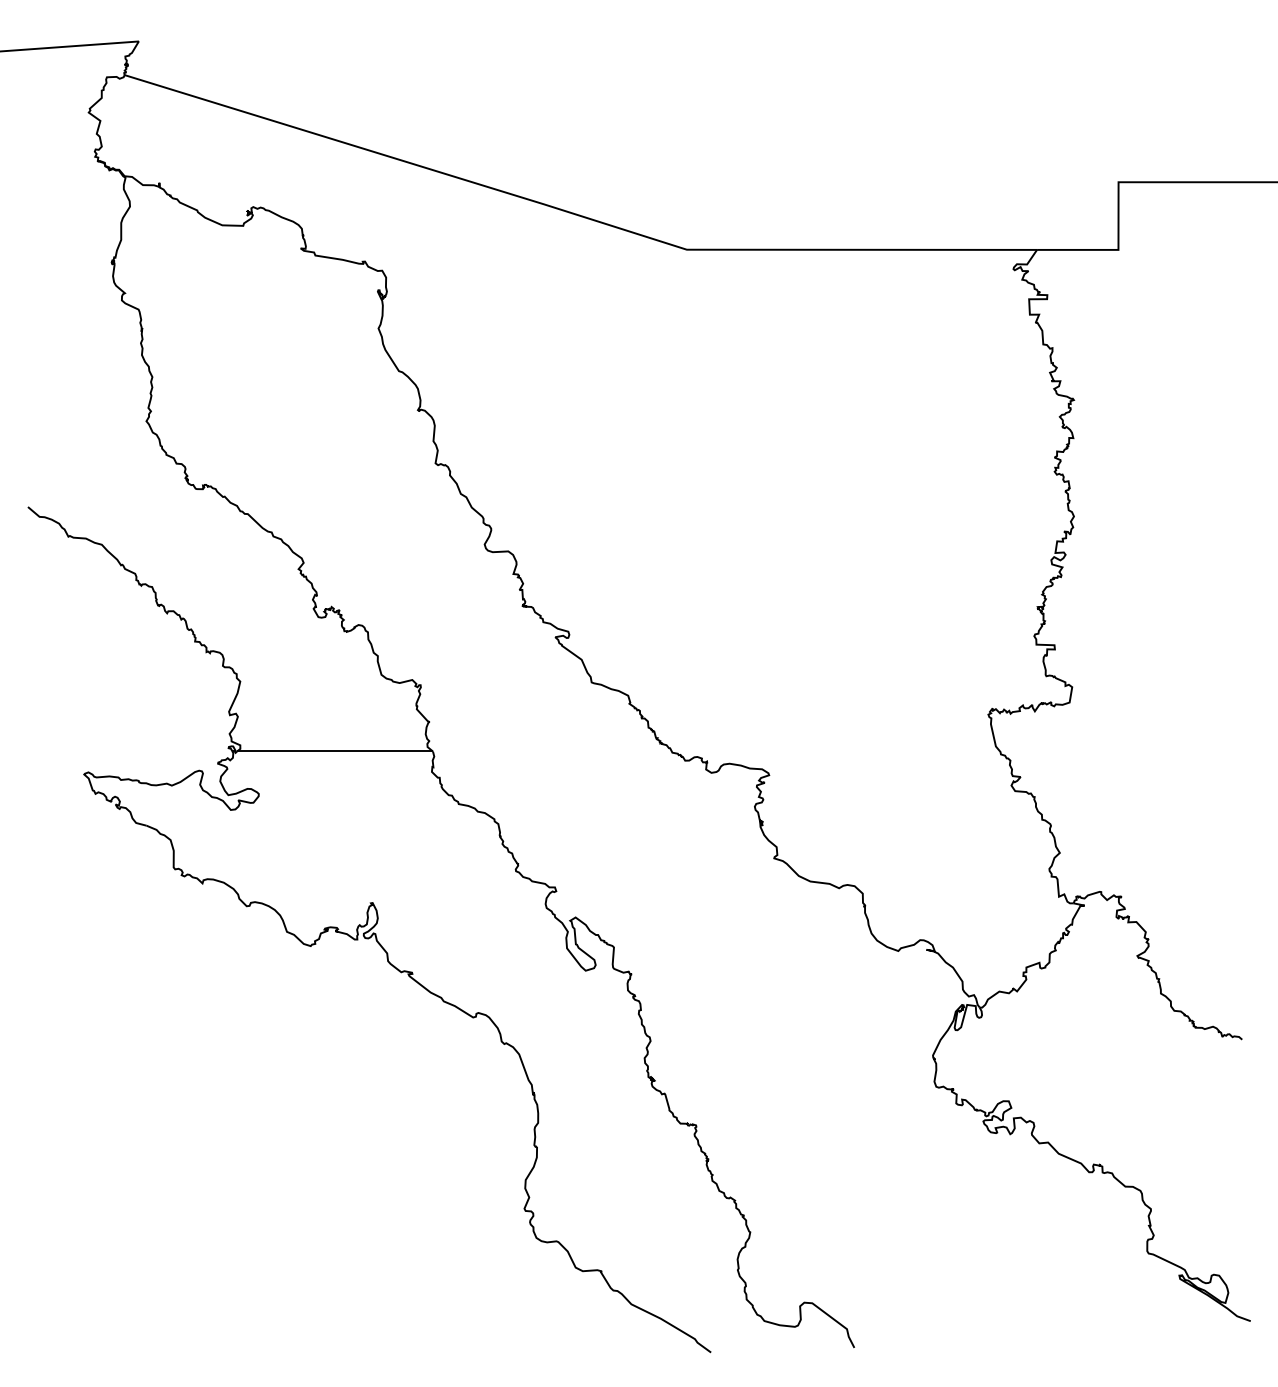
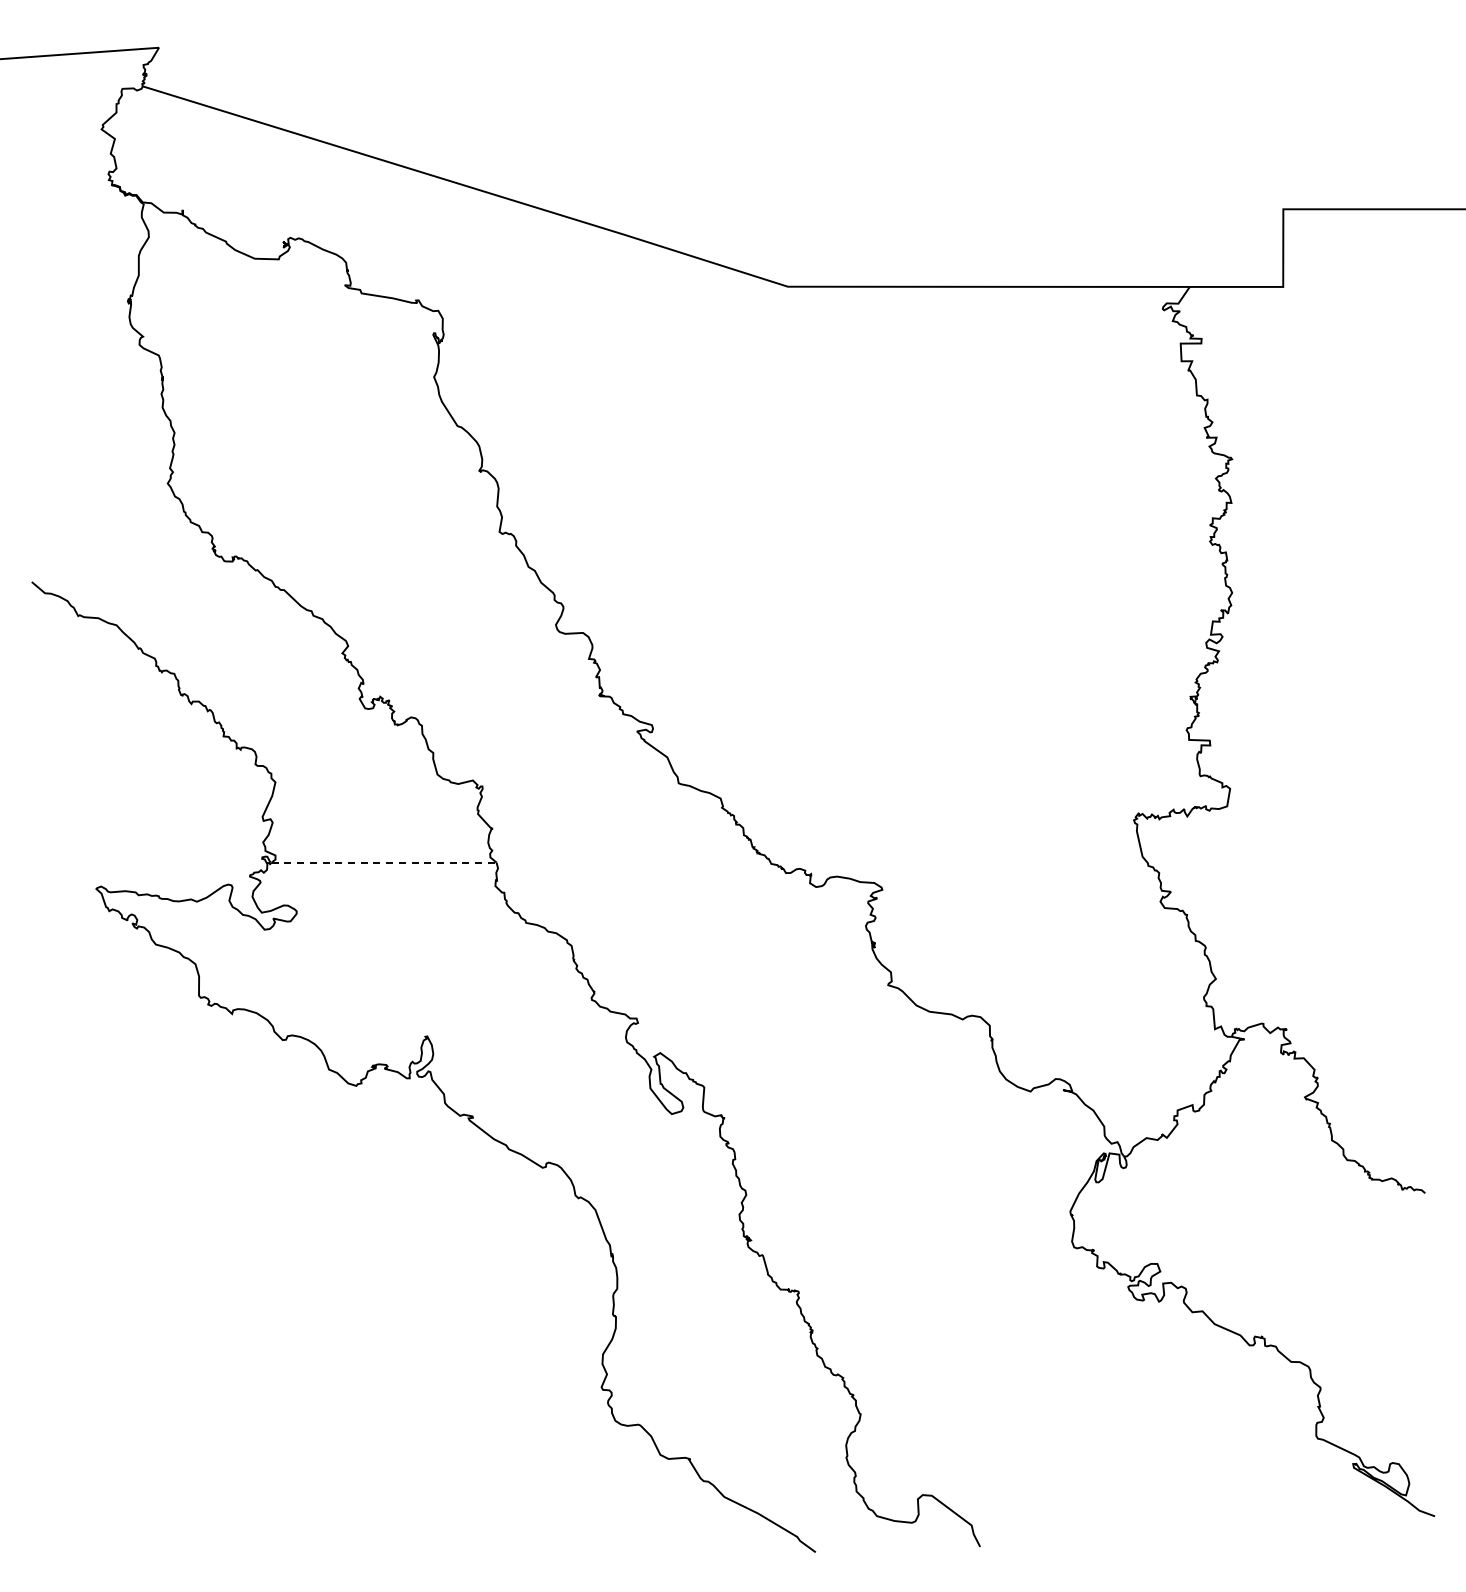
line: (335, 751) -> (384, 862), solid -> dashed

